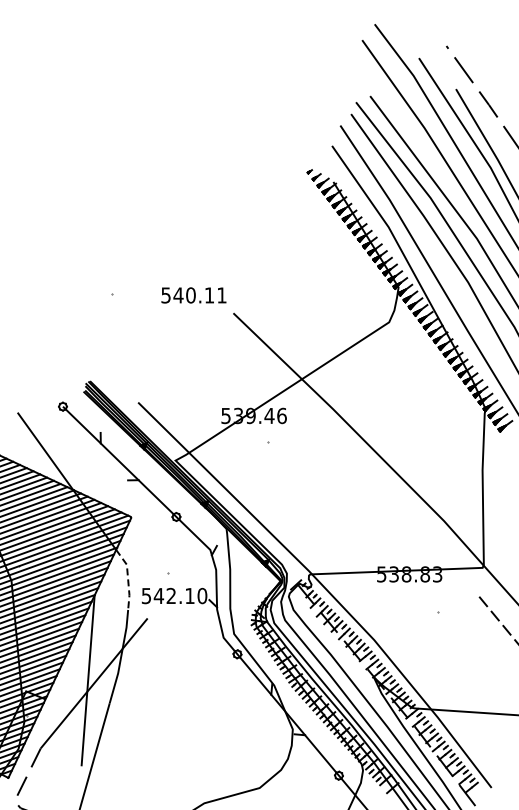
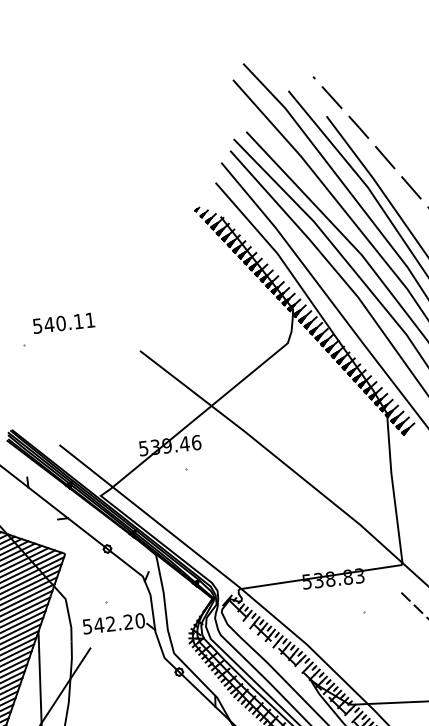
text: (193, 295) -> (63, 323), moved
line: (128, 578) -> (68, 611), dashed -> solid
text: (189, 595) -> (127, 621), 542.10 -> 542.20

